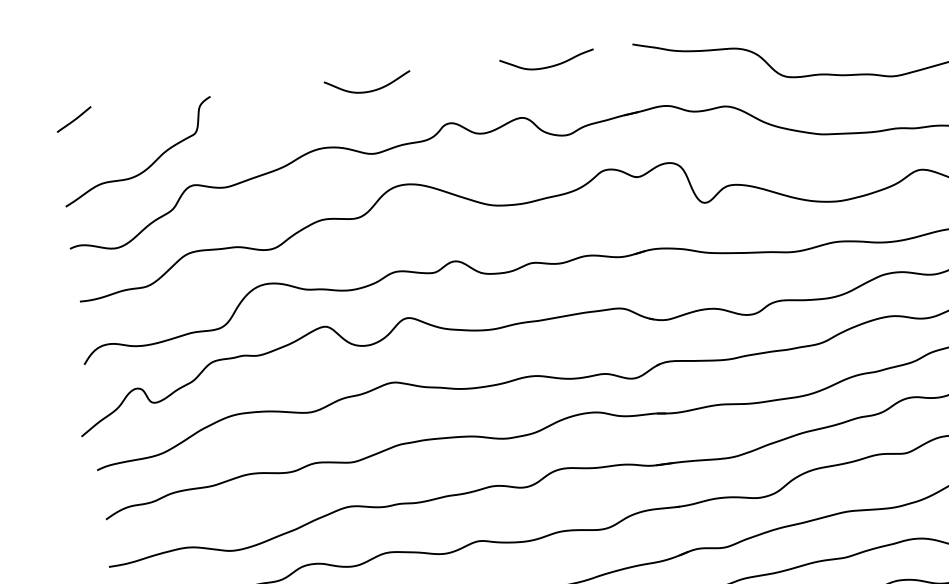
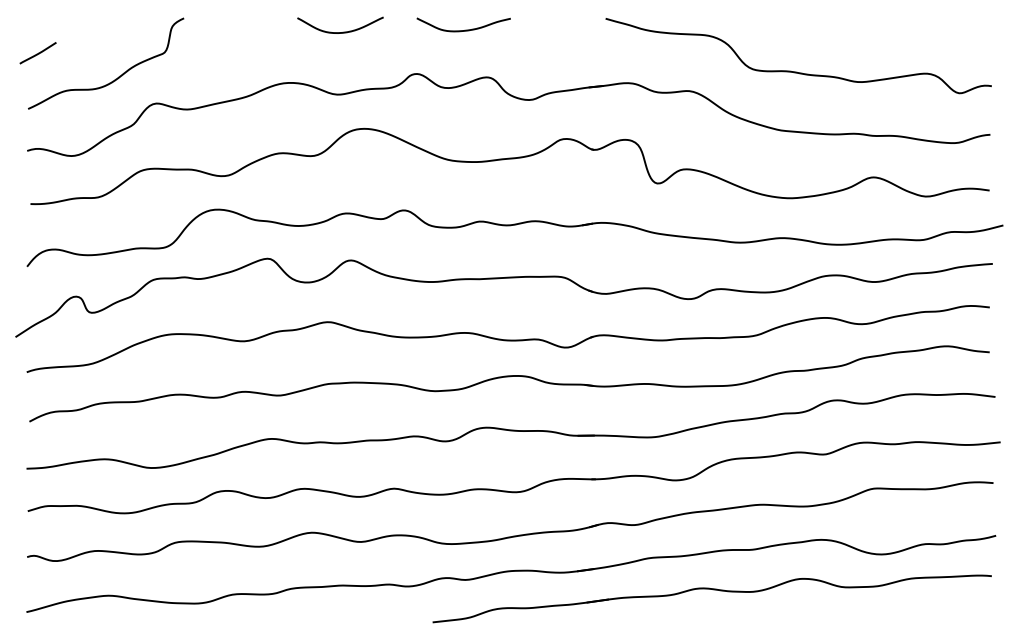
curve: (549, 65) -> (465, 29), moved
line: (73, 119) -> (37, 53), moved

